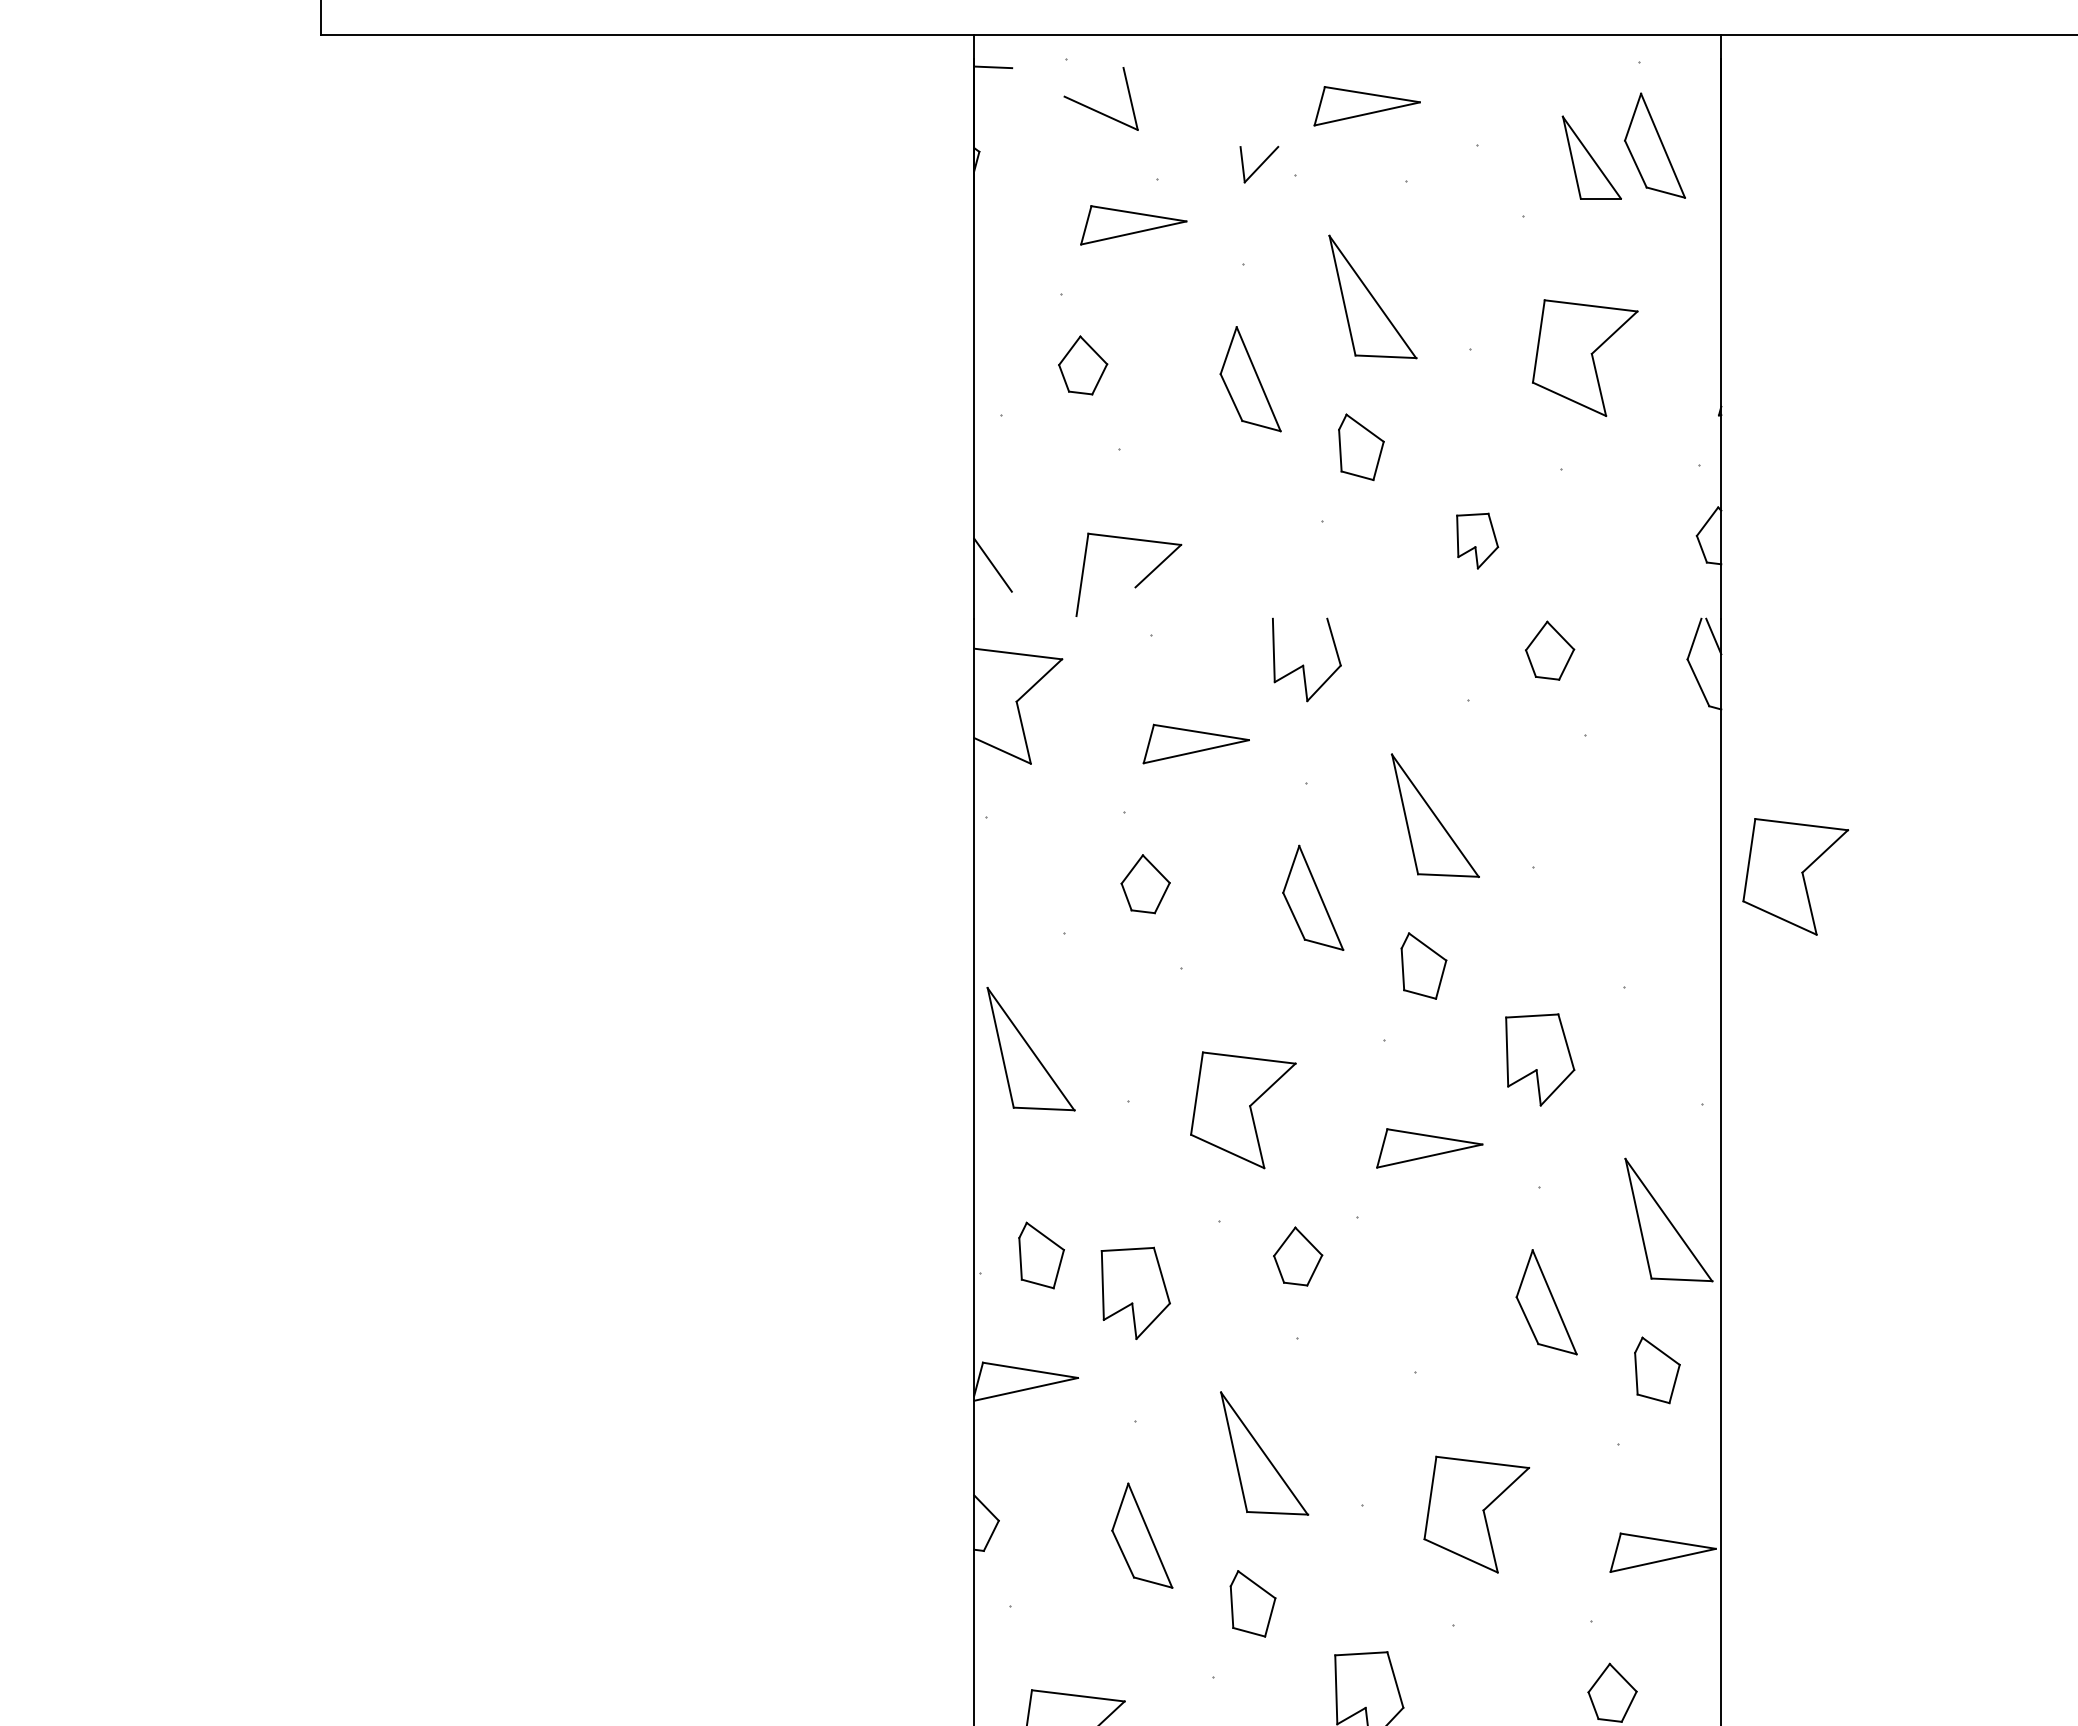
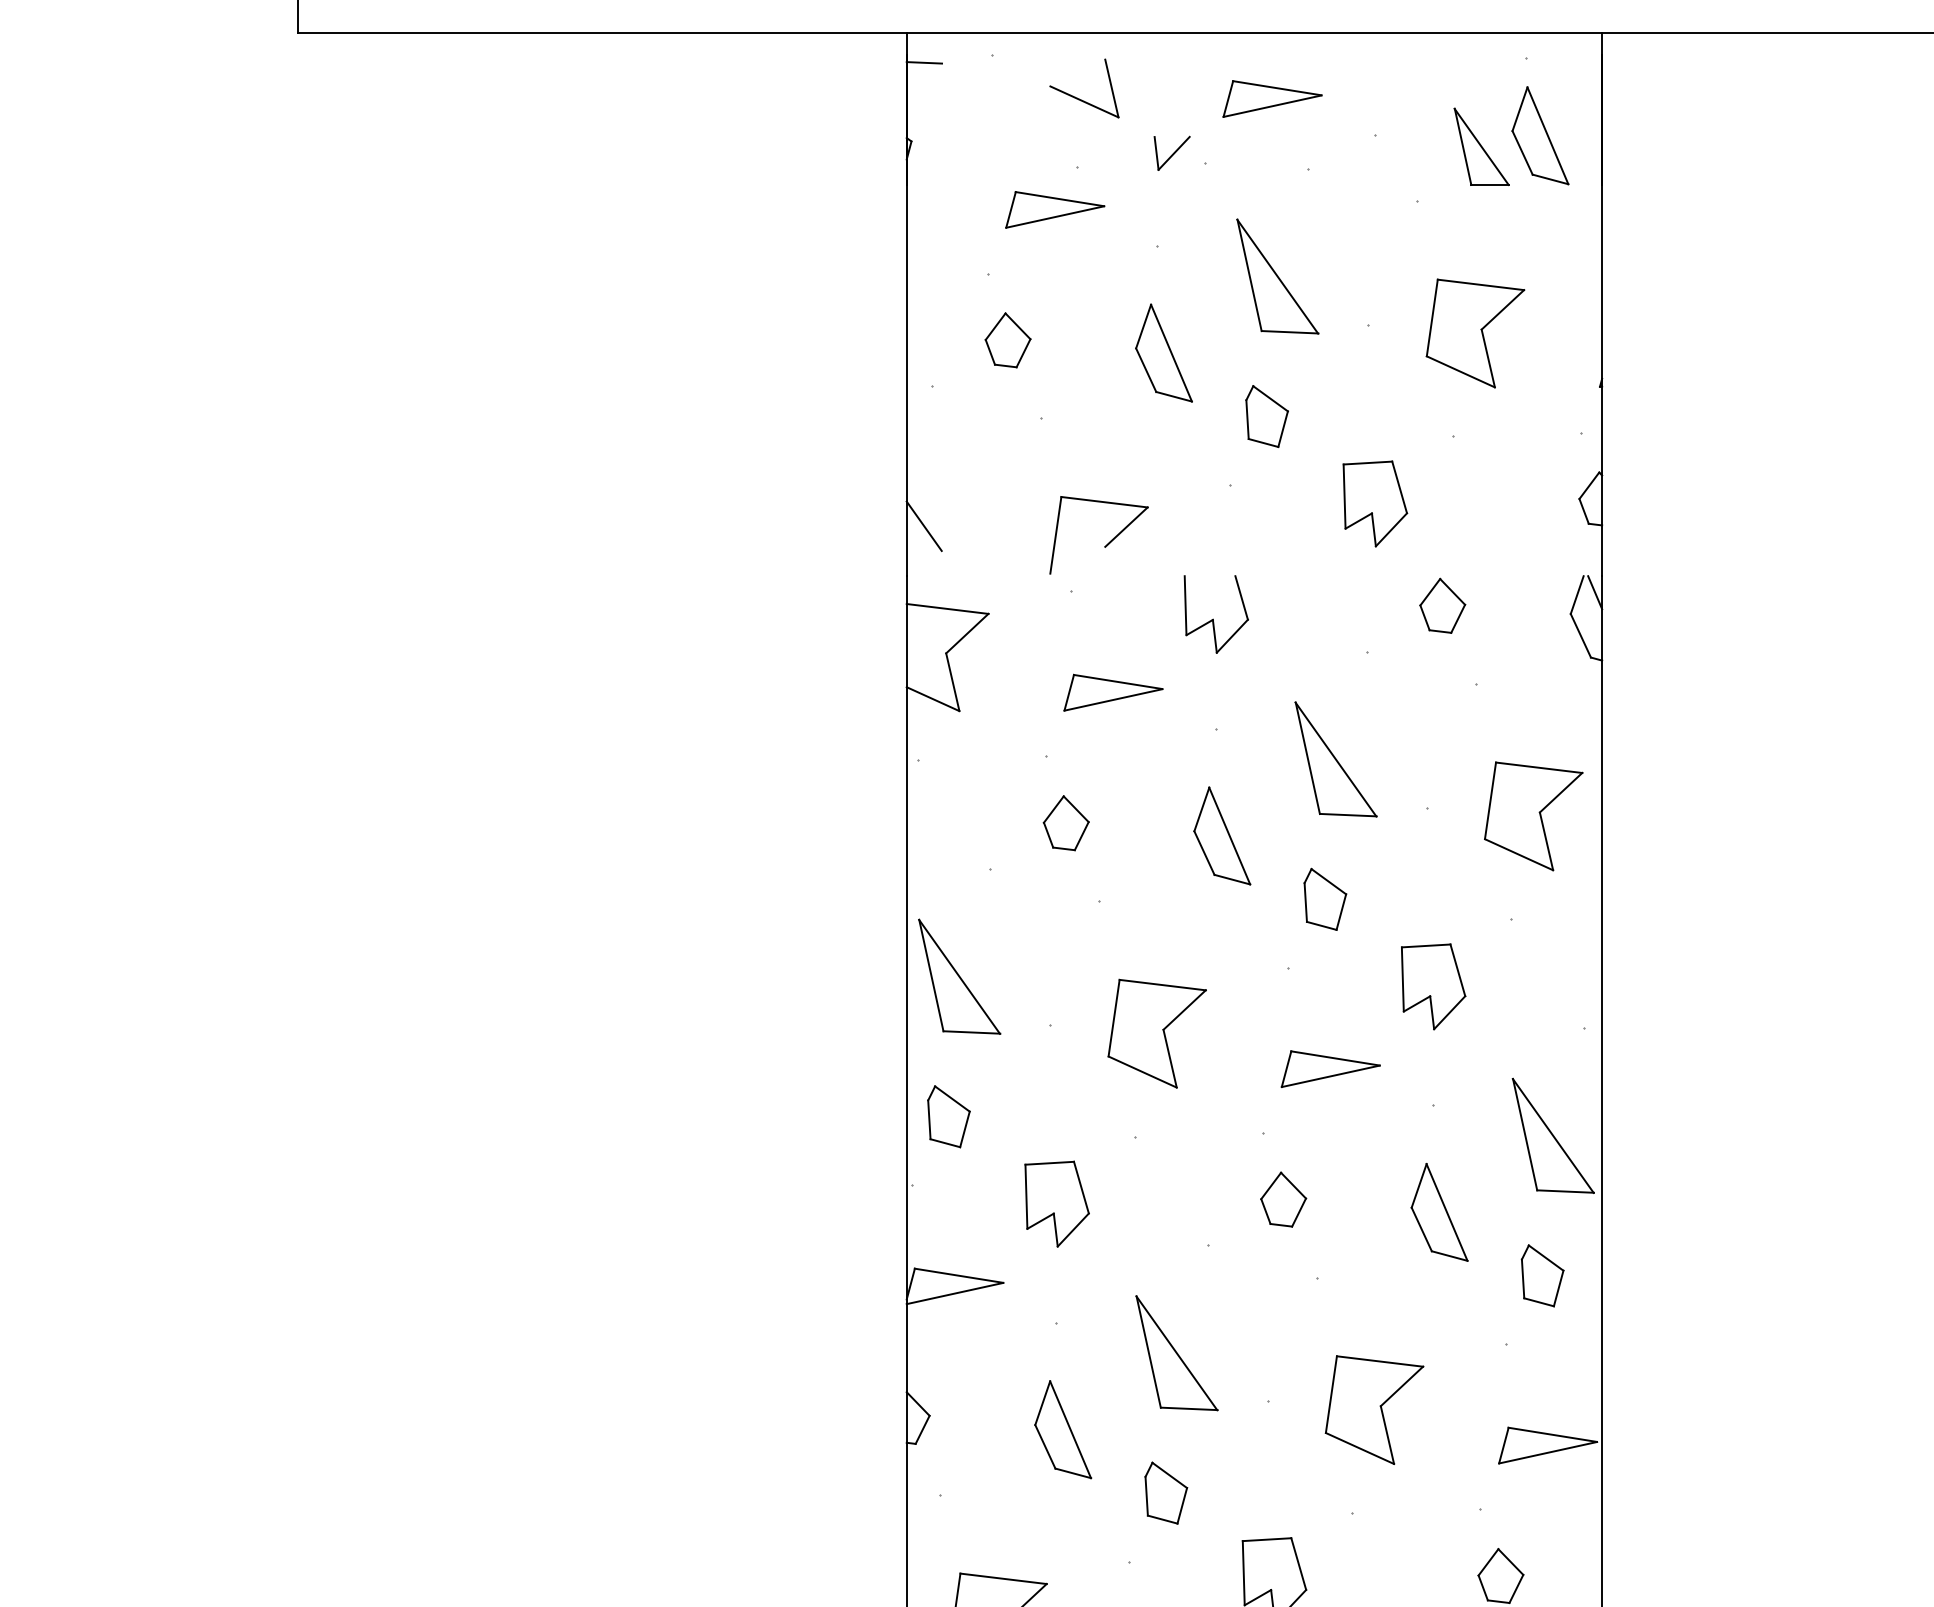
part: (1095, 109) -> (1079, 98), moved
part: (1477, 540) -> (1375, 503), size x1.67
part: (1138, 583) -> (1108, 543), moved
part: (1795, 876) -> (1533, 816), moved
part: (1041, 1255) -> (948, 1116), moved
part: (1298, 1256) -> (1283, 1199), moved

